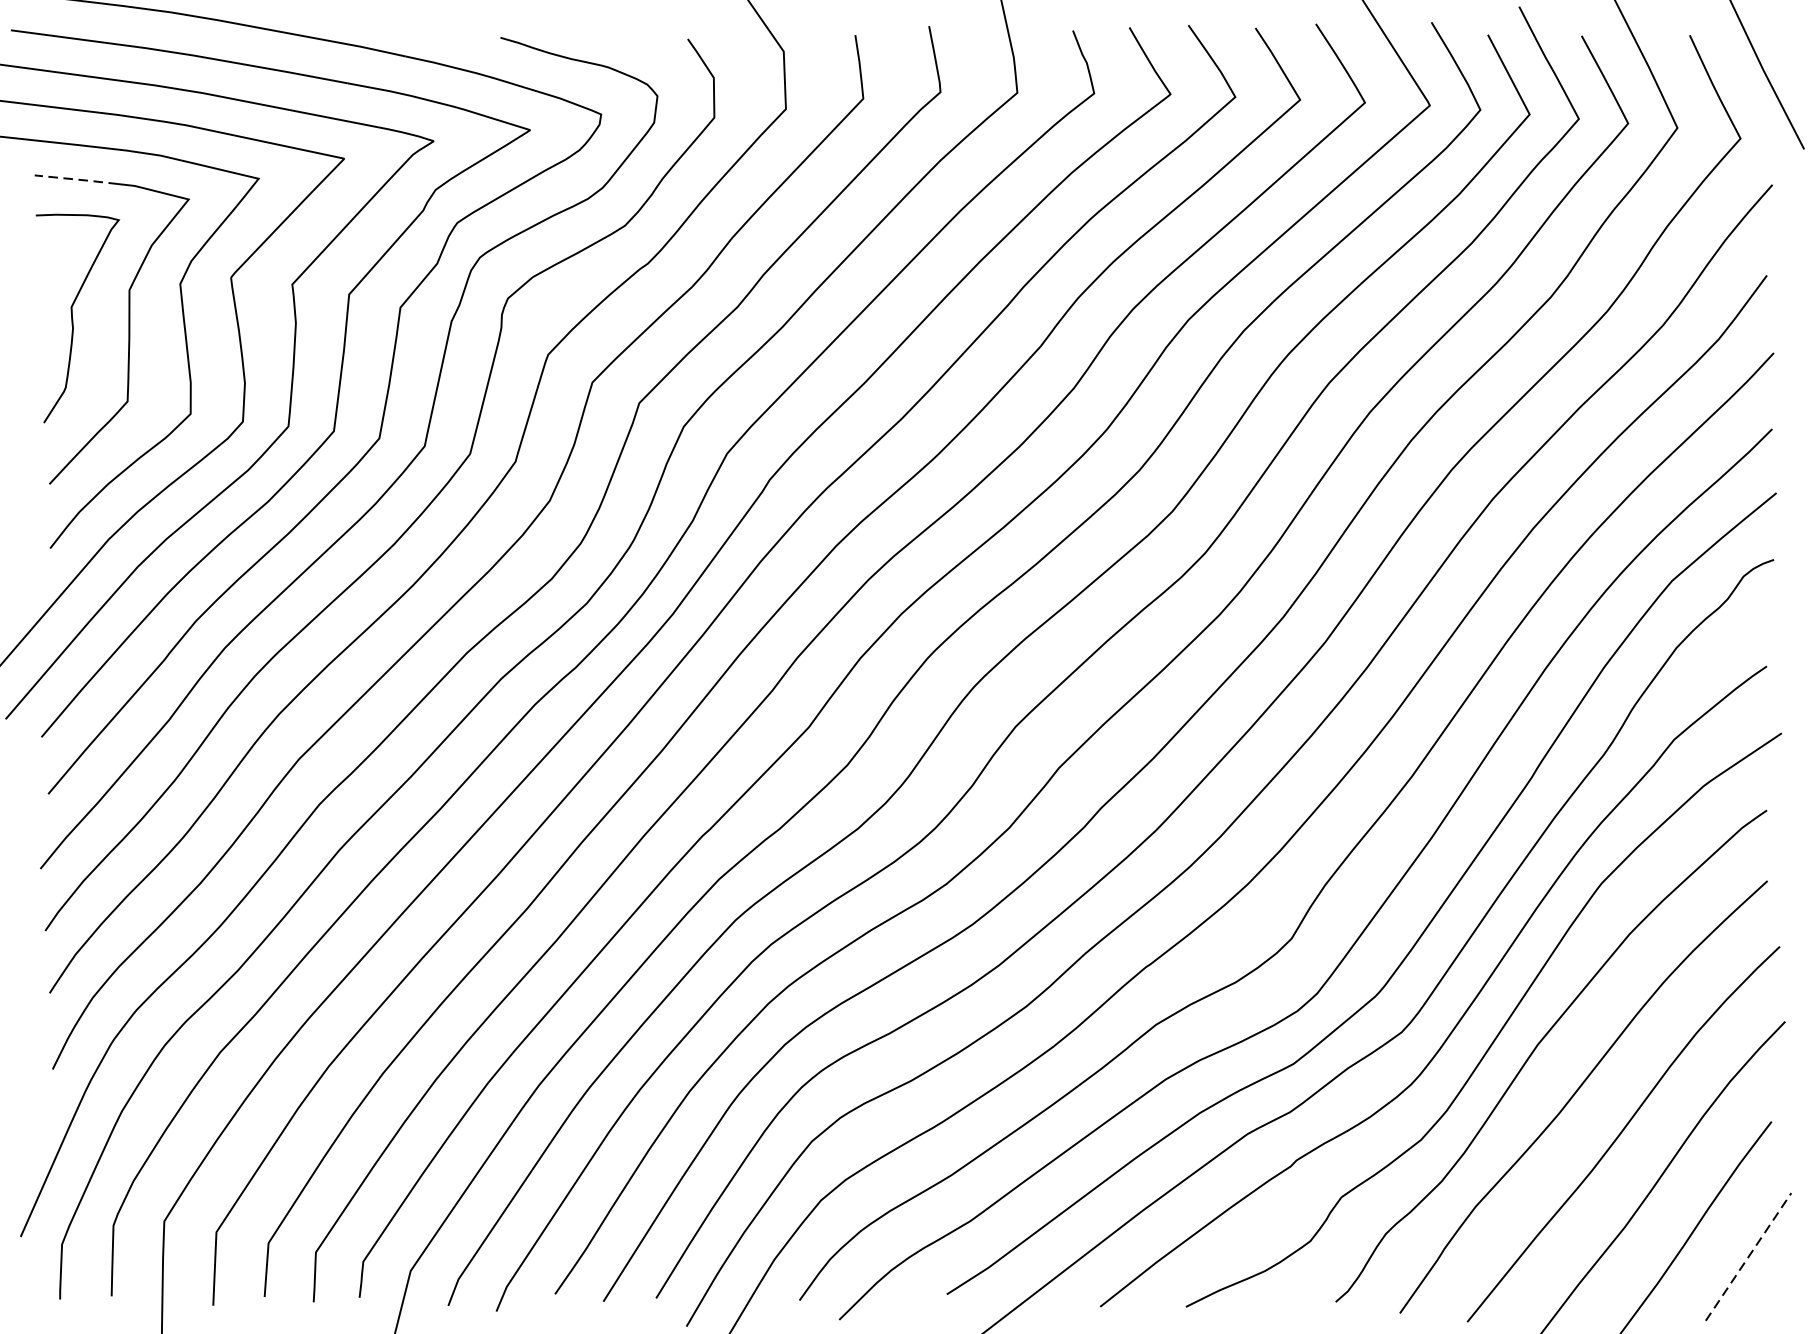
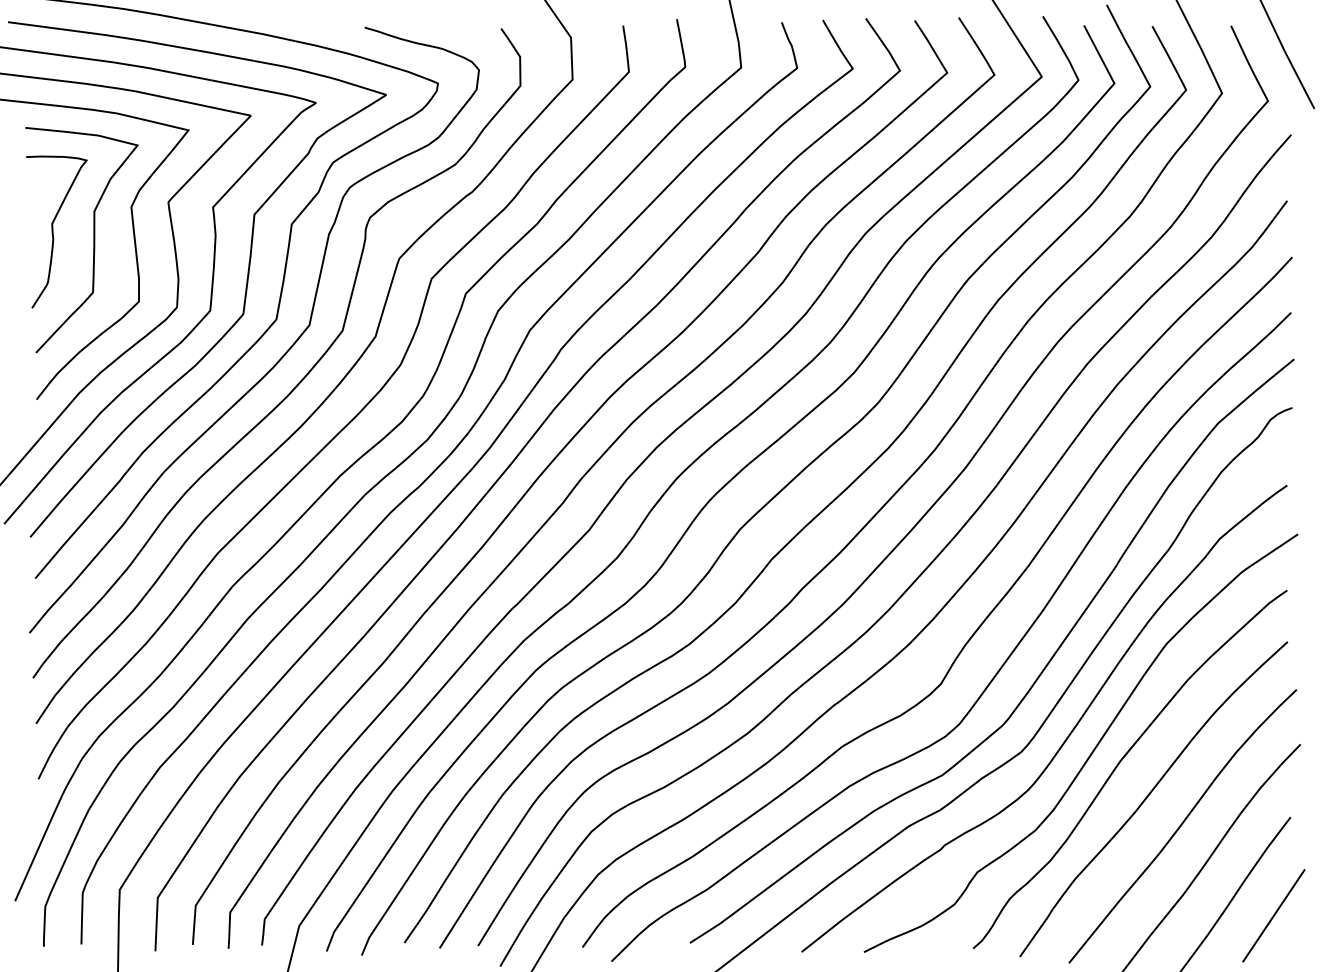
line: (77, 179) -> (56, 130), dashed -> solid
line: (1748, 1256) -> (1273, 915), dashed -> solid

